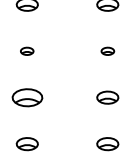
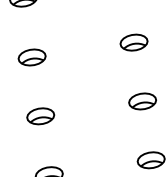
part: (26, 51) -> (31, 57), size x1.67
part: (107, 51) -> (133, 43), size x1.67
part: (26, 97) -> (39, 116), size x0.71

